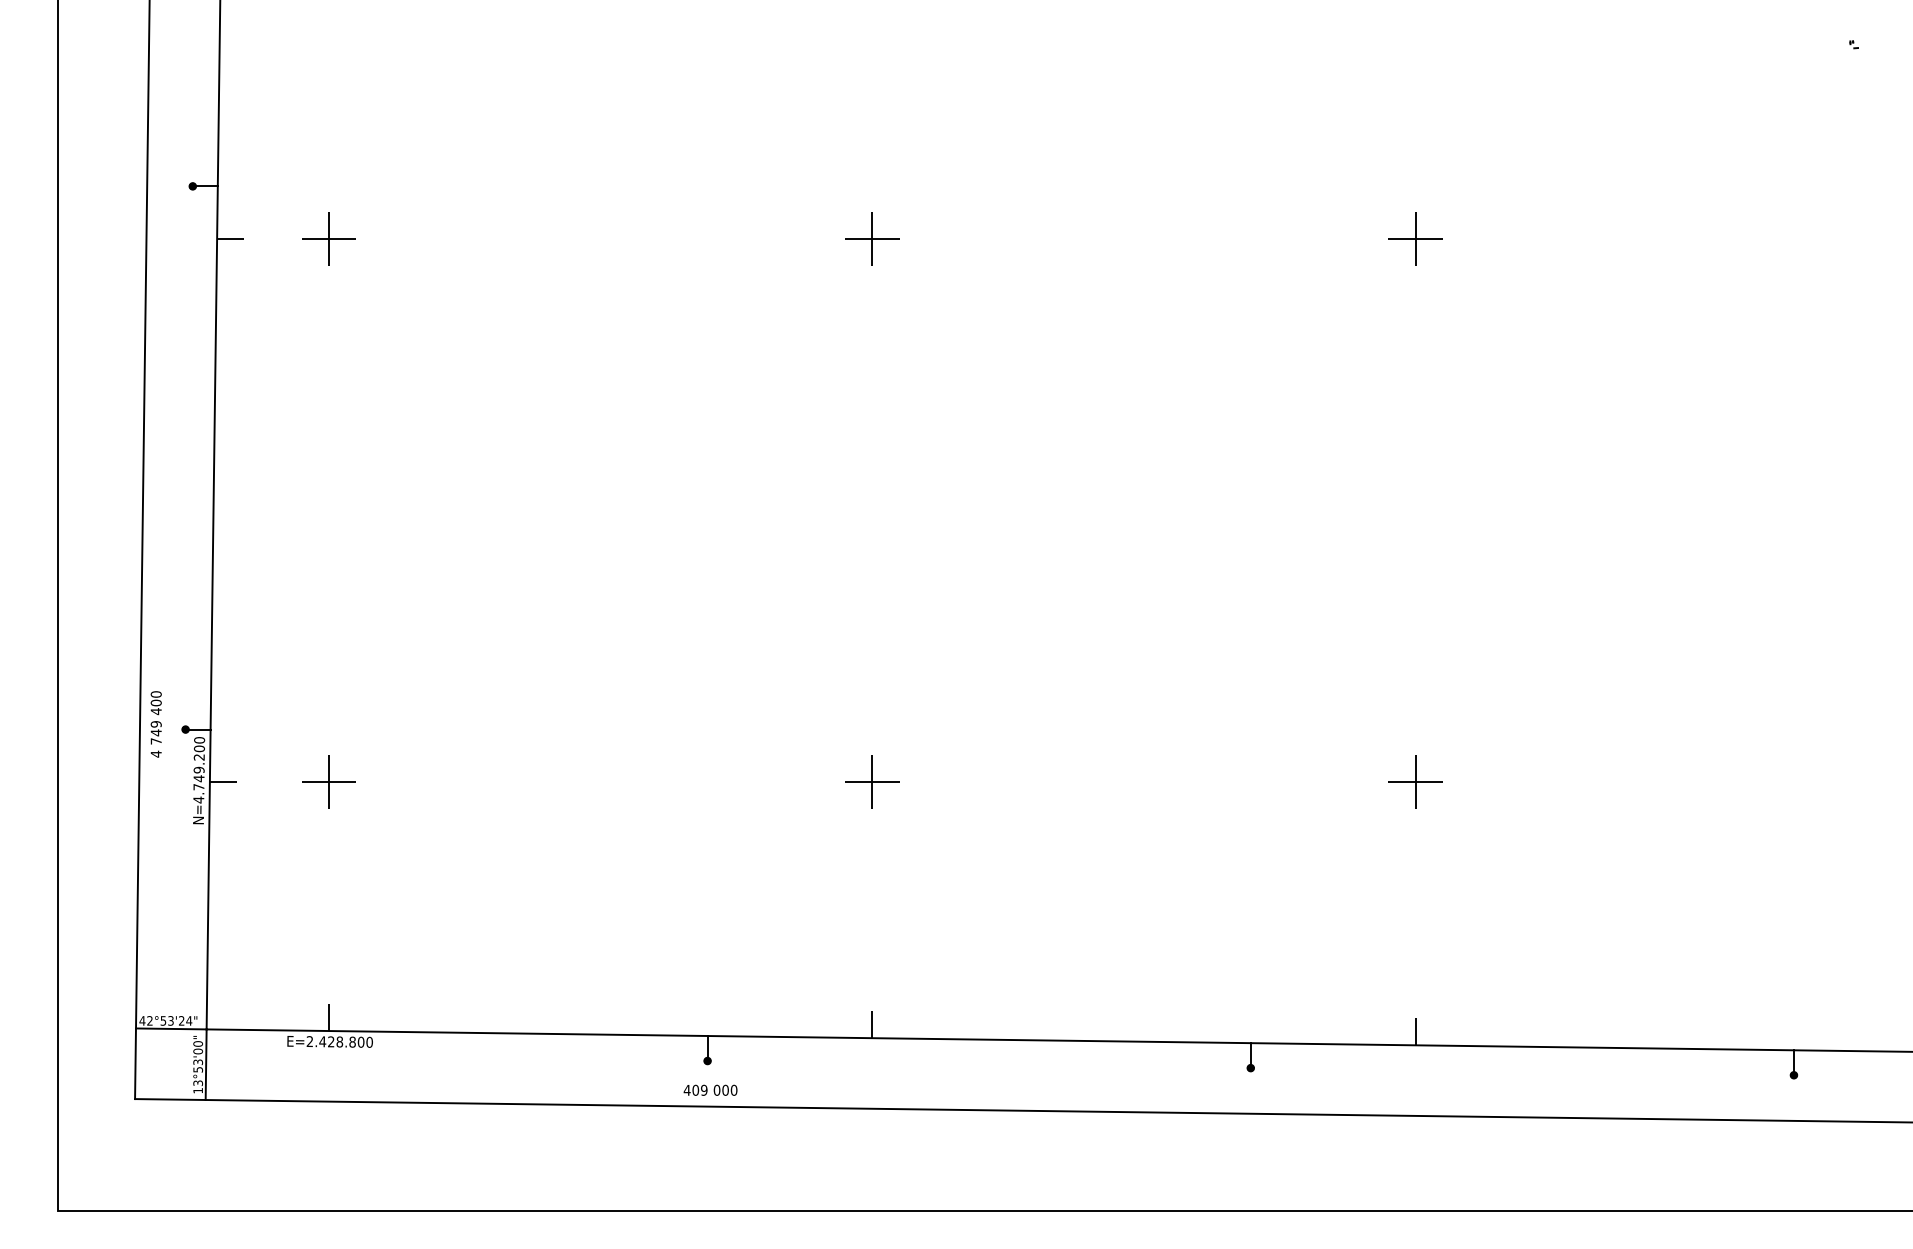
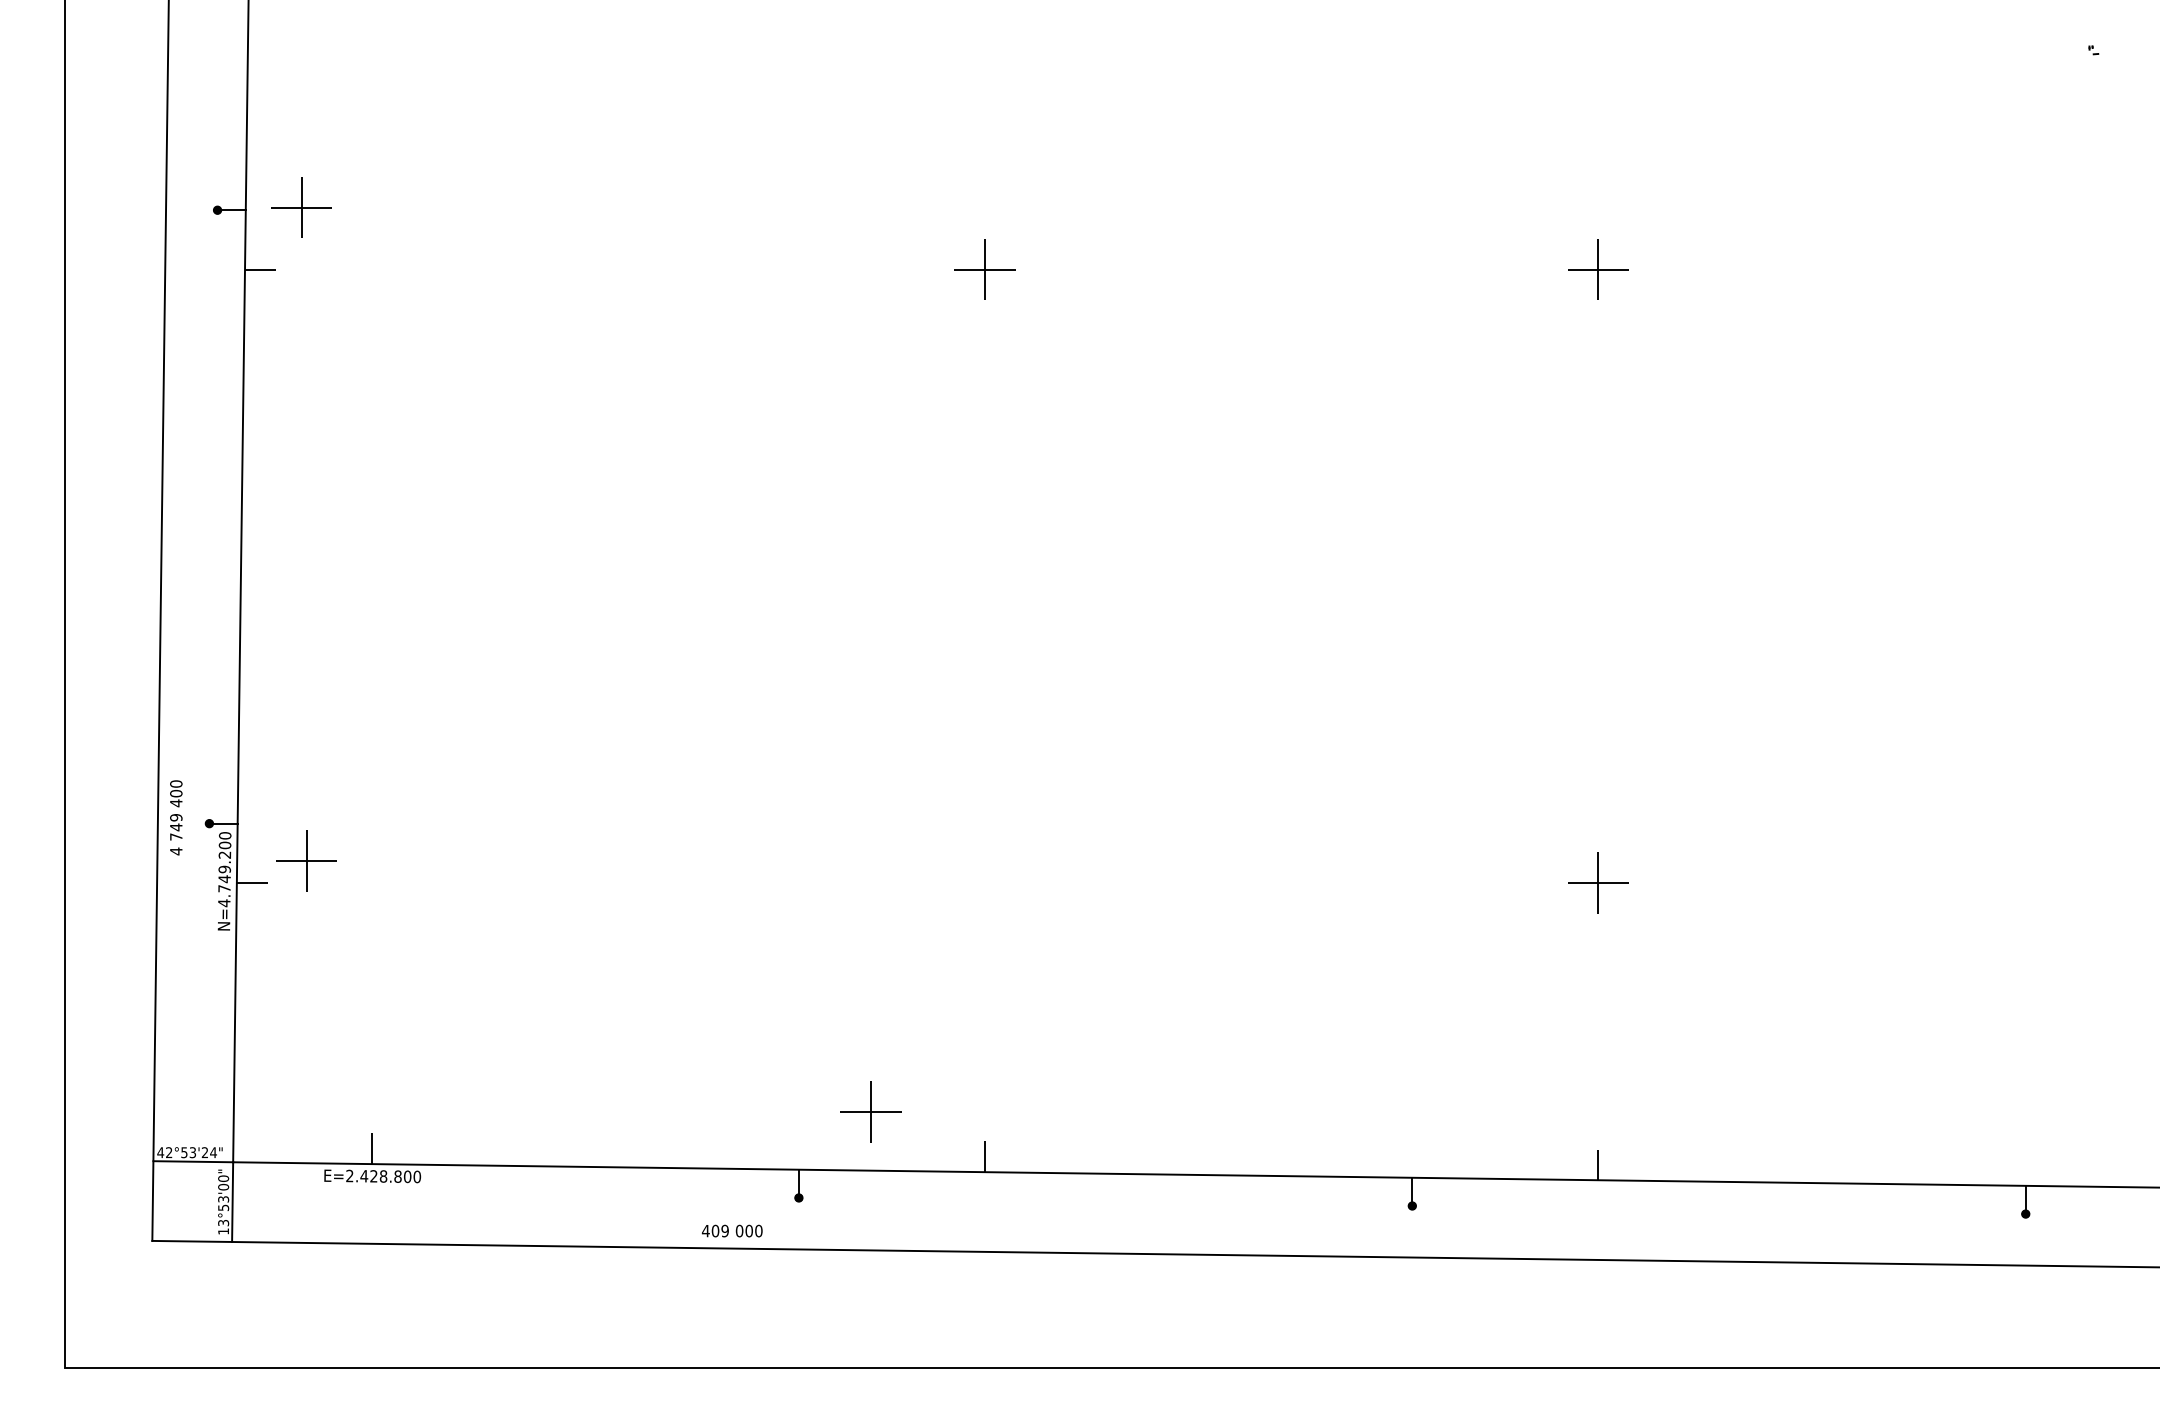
part: (329, 238) -> (301, 207), moved
part: (329, 781) -> (306, 860), moved
part: (871, 781) -> (870, 1111), moved
text: (709, 1089) -> (731, 1230), moved

